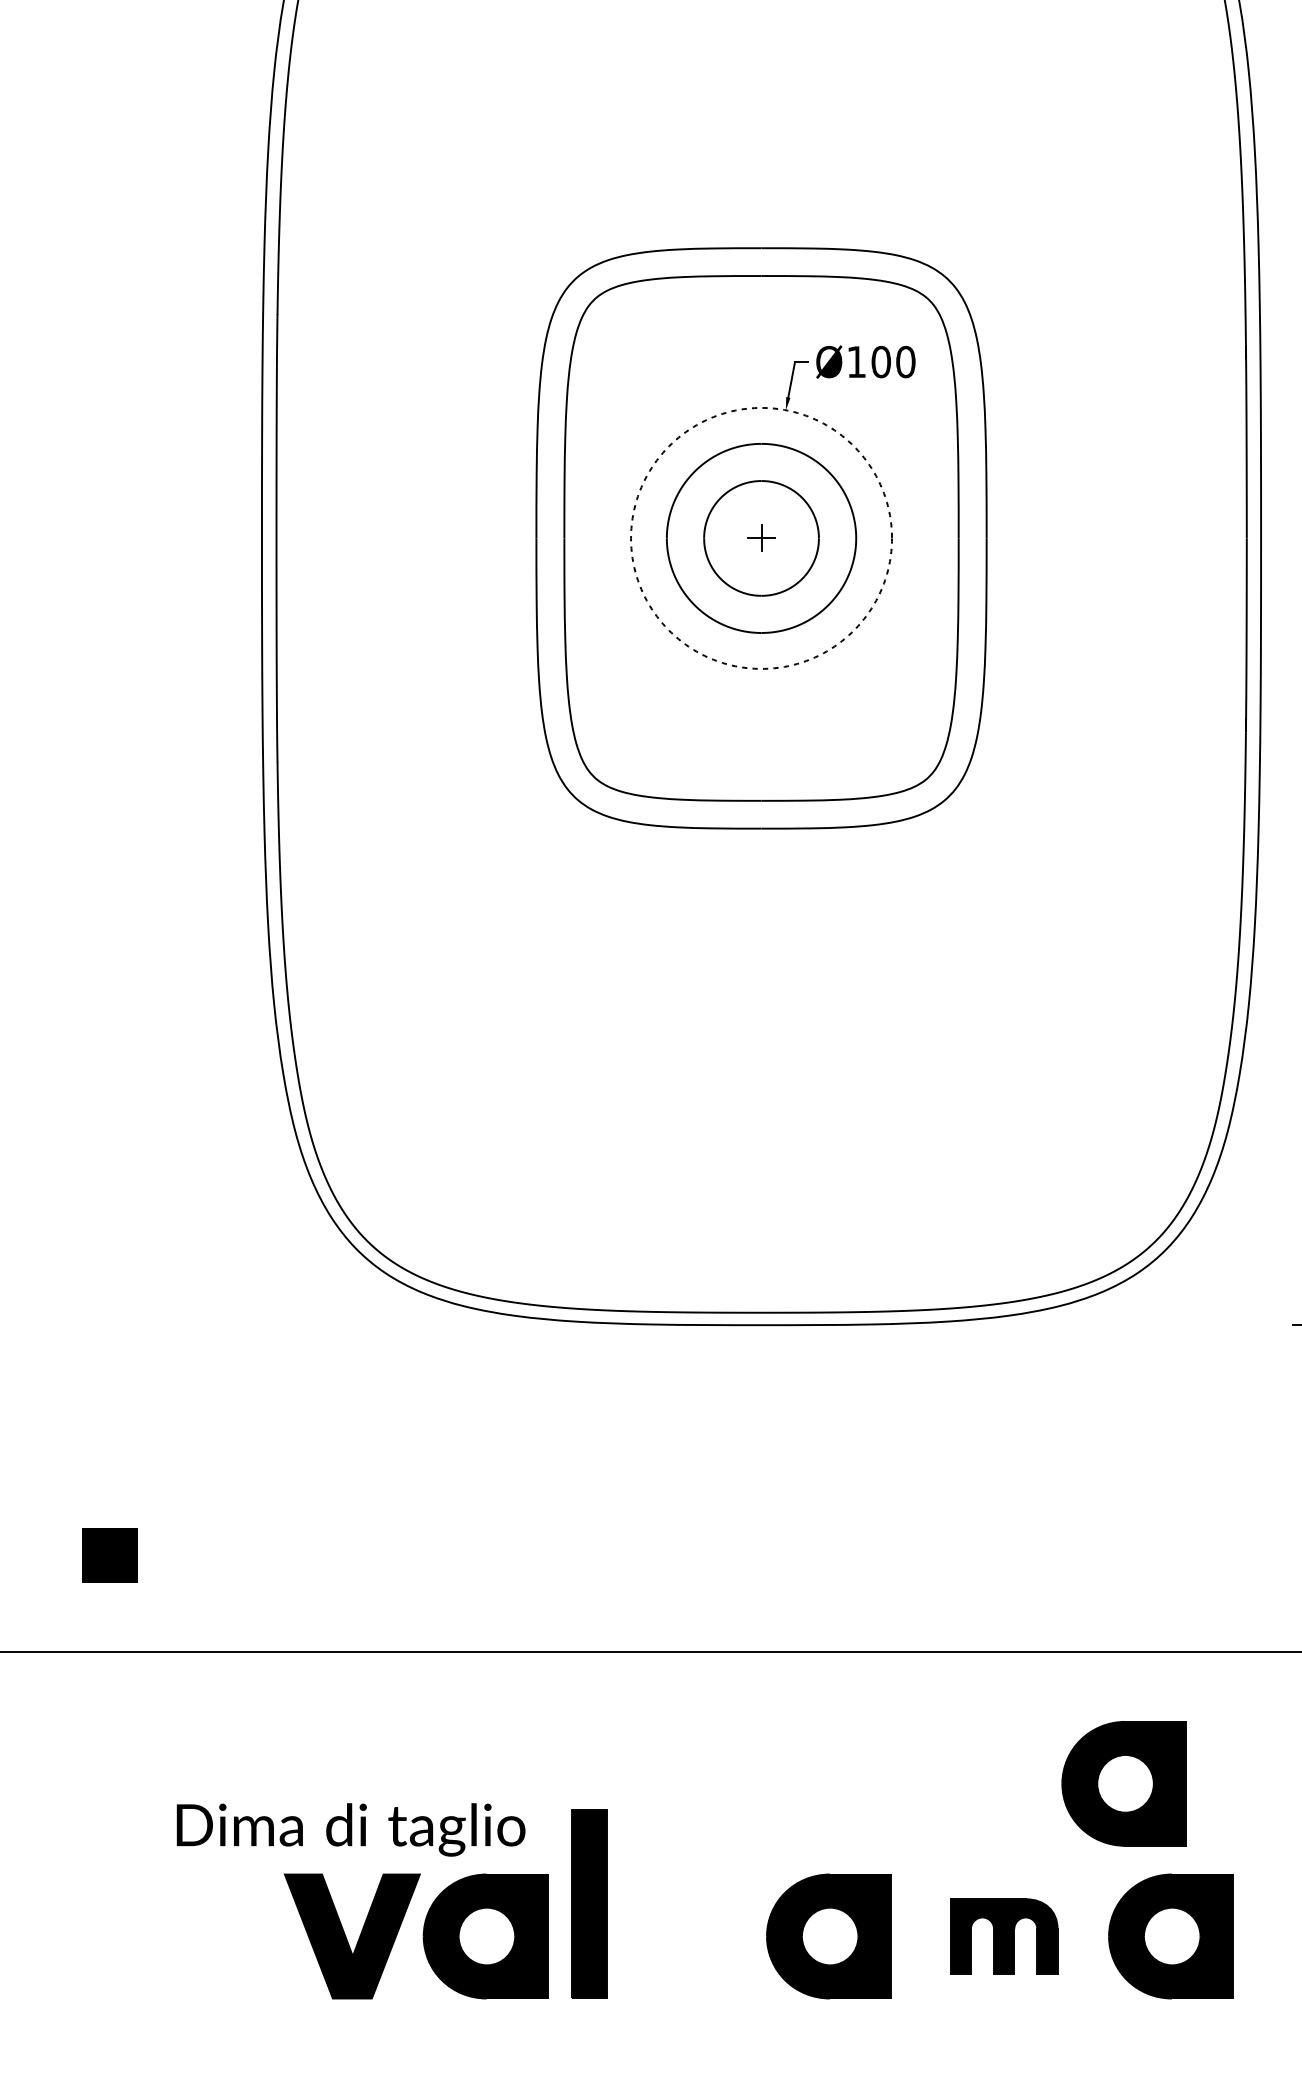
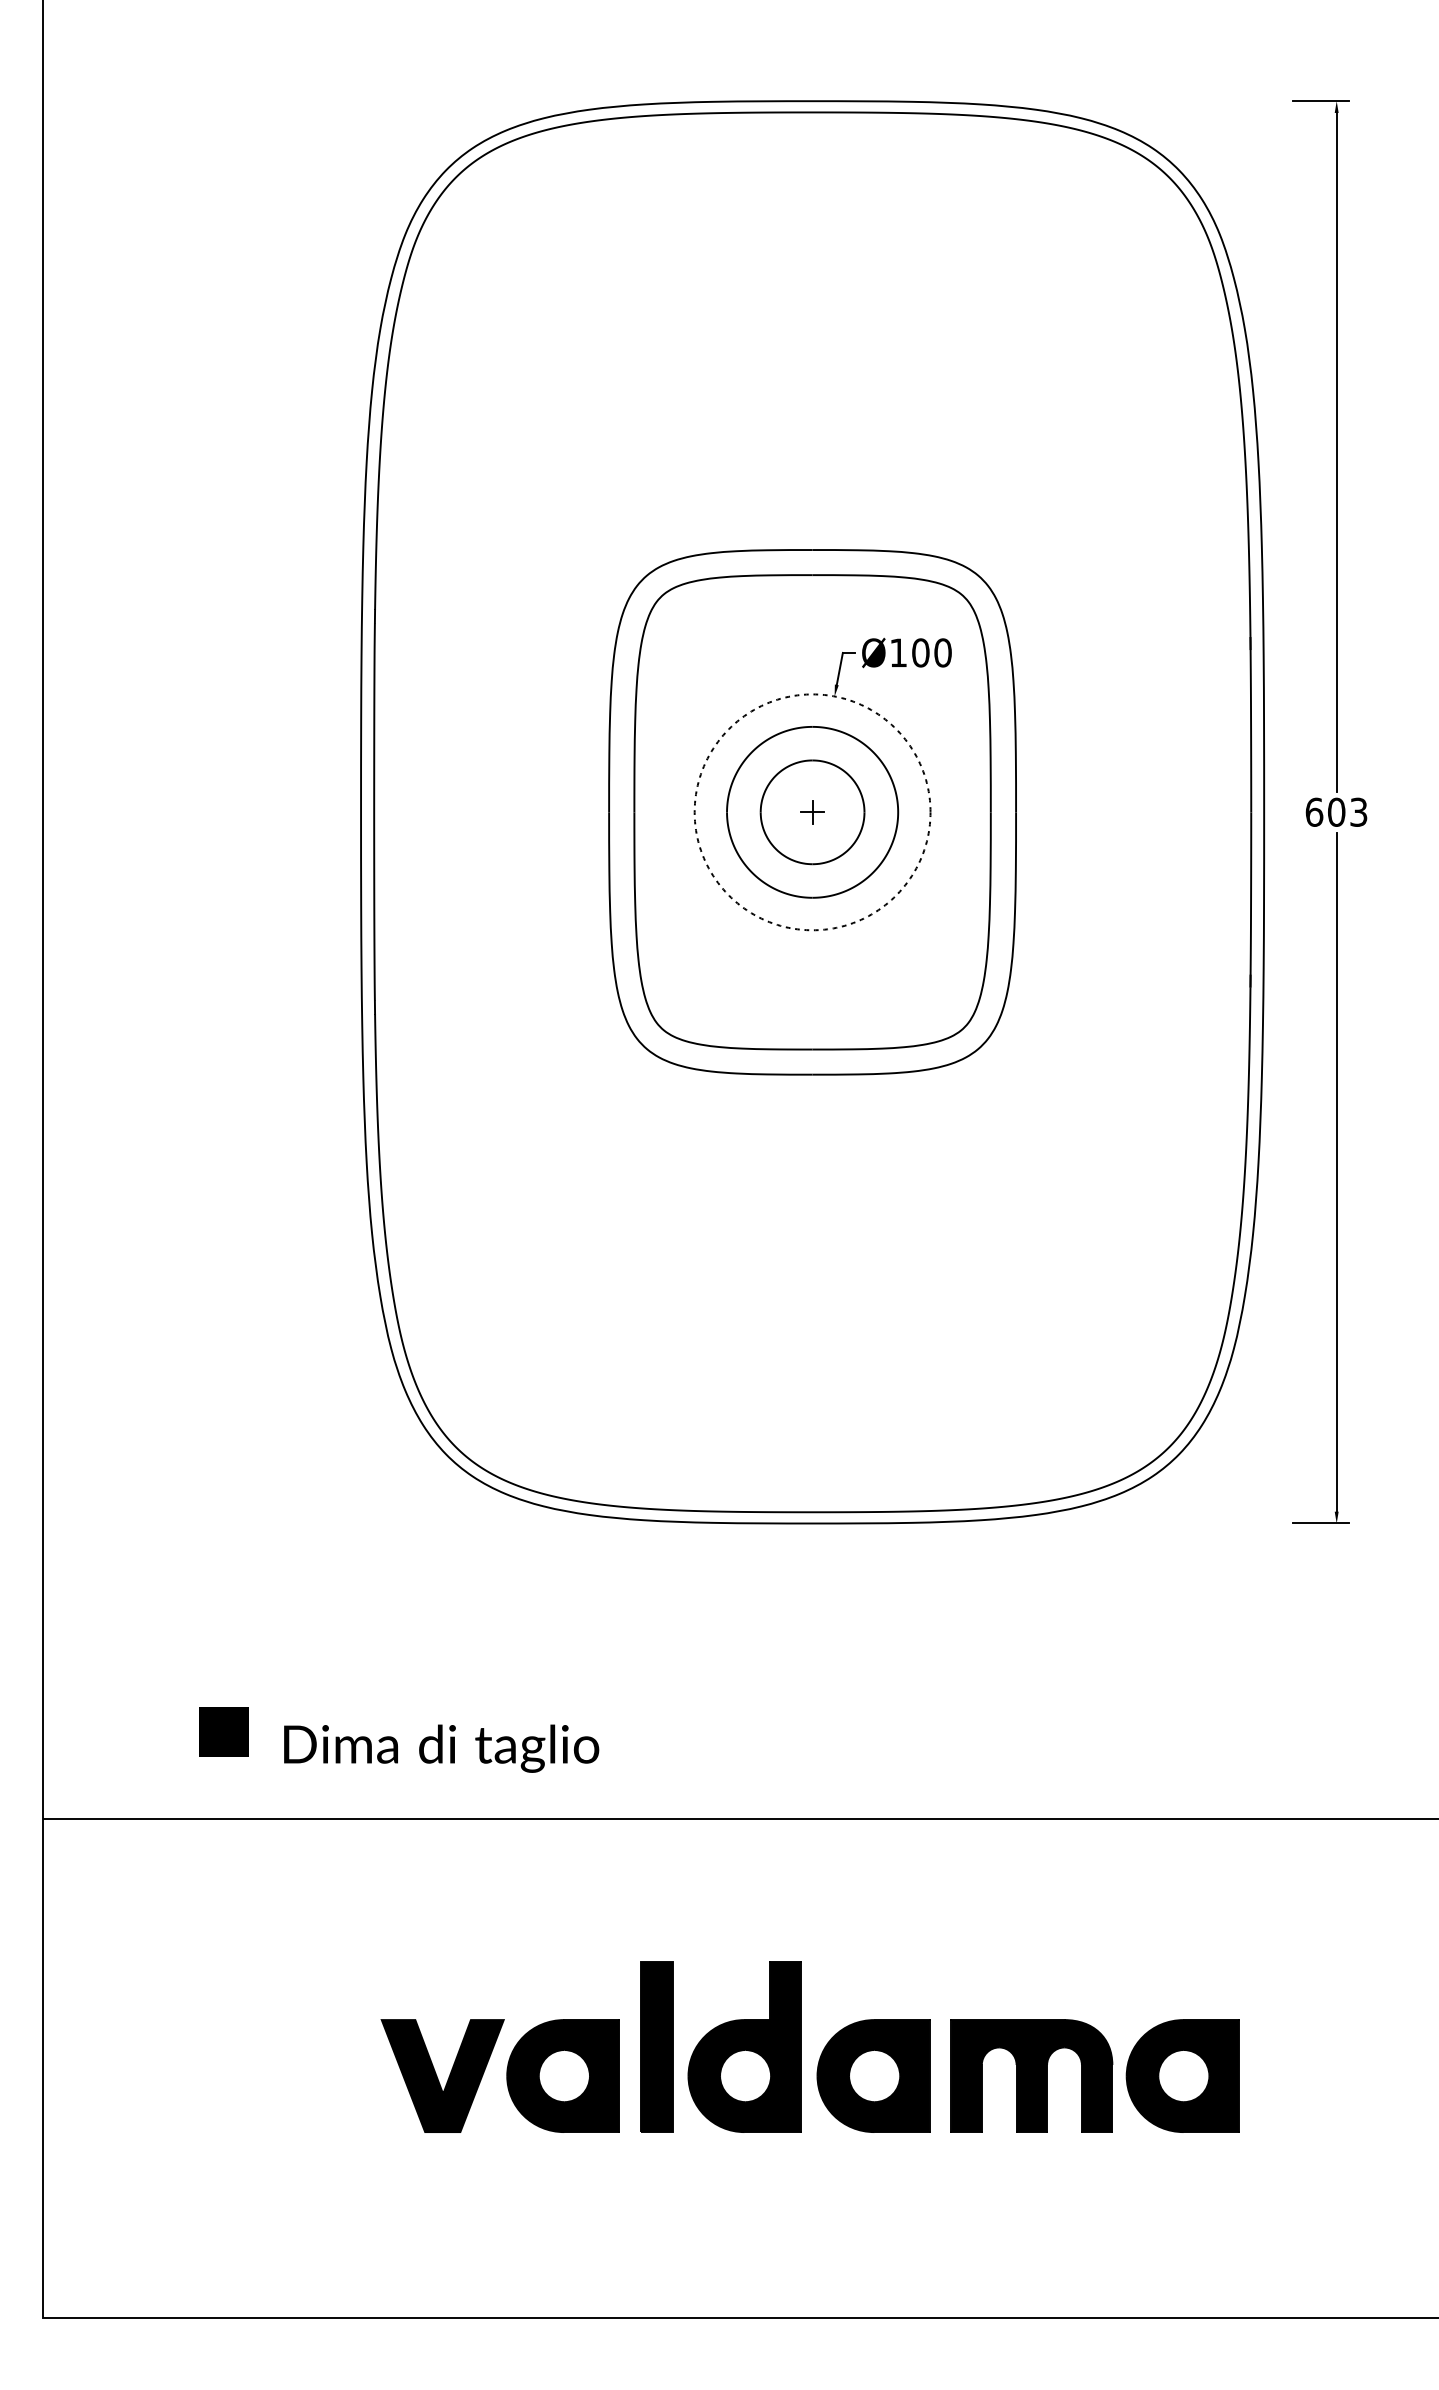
part: (1124, 1783) -> (1140, 1937), removed
text: (350, 1829) -> (441, 1748), moved
part: (686, 1903) -> (744, 2046), added
part: (1003, 1935) -> (1031, 2075), size x1.67

